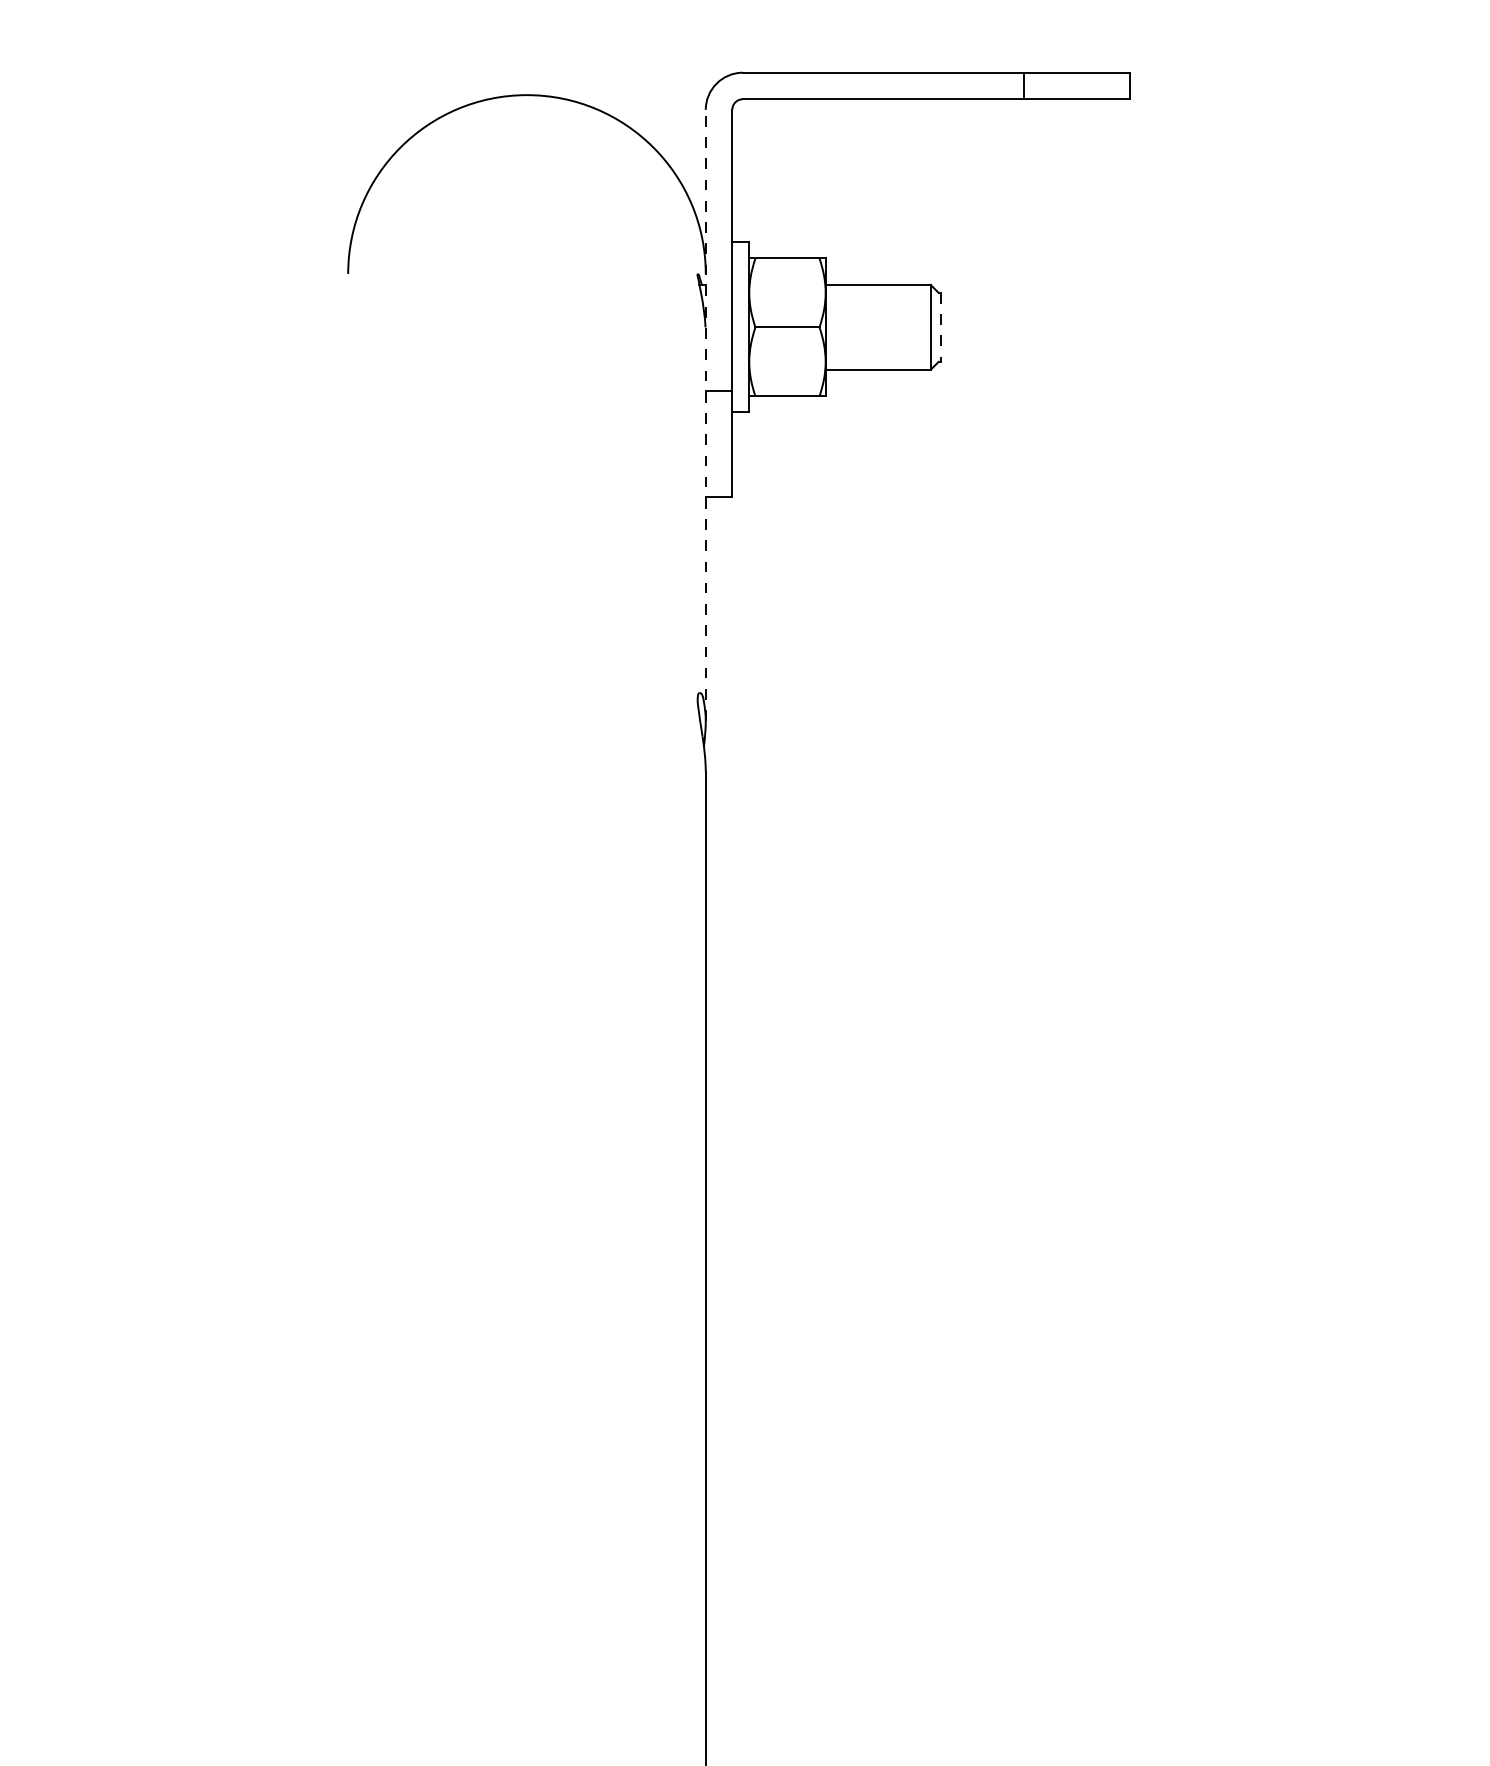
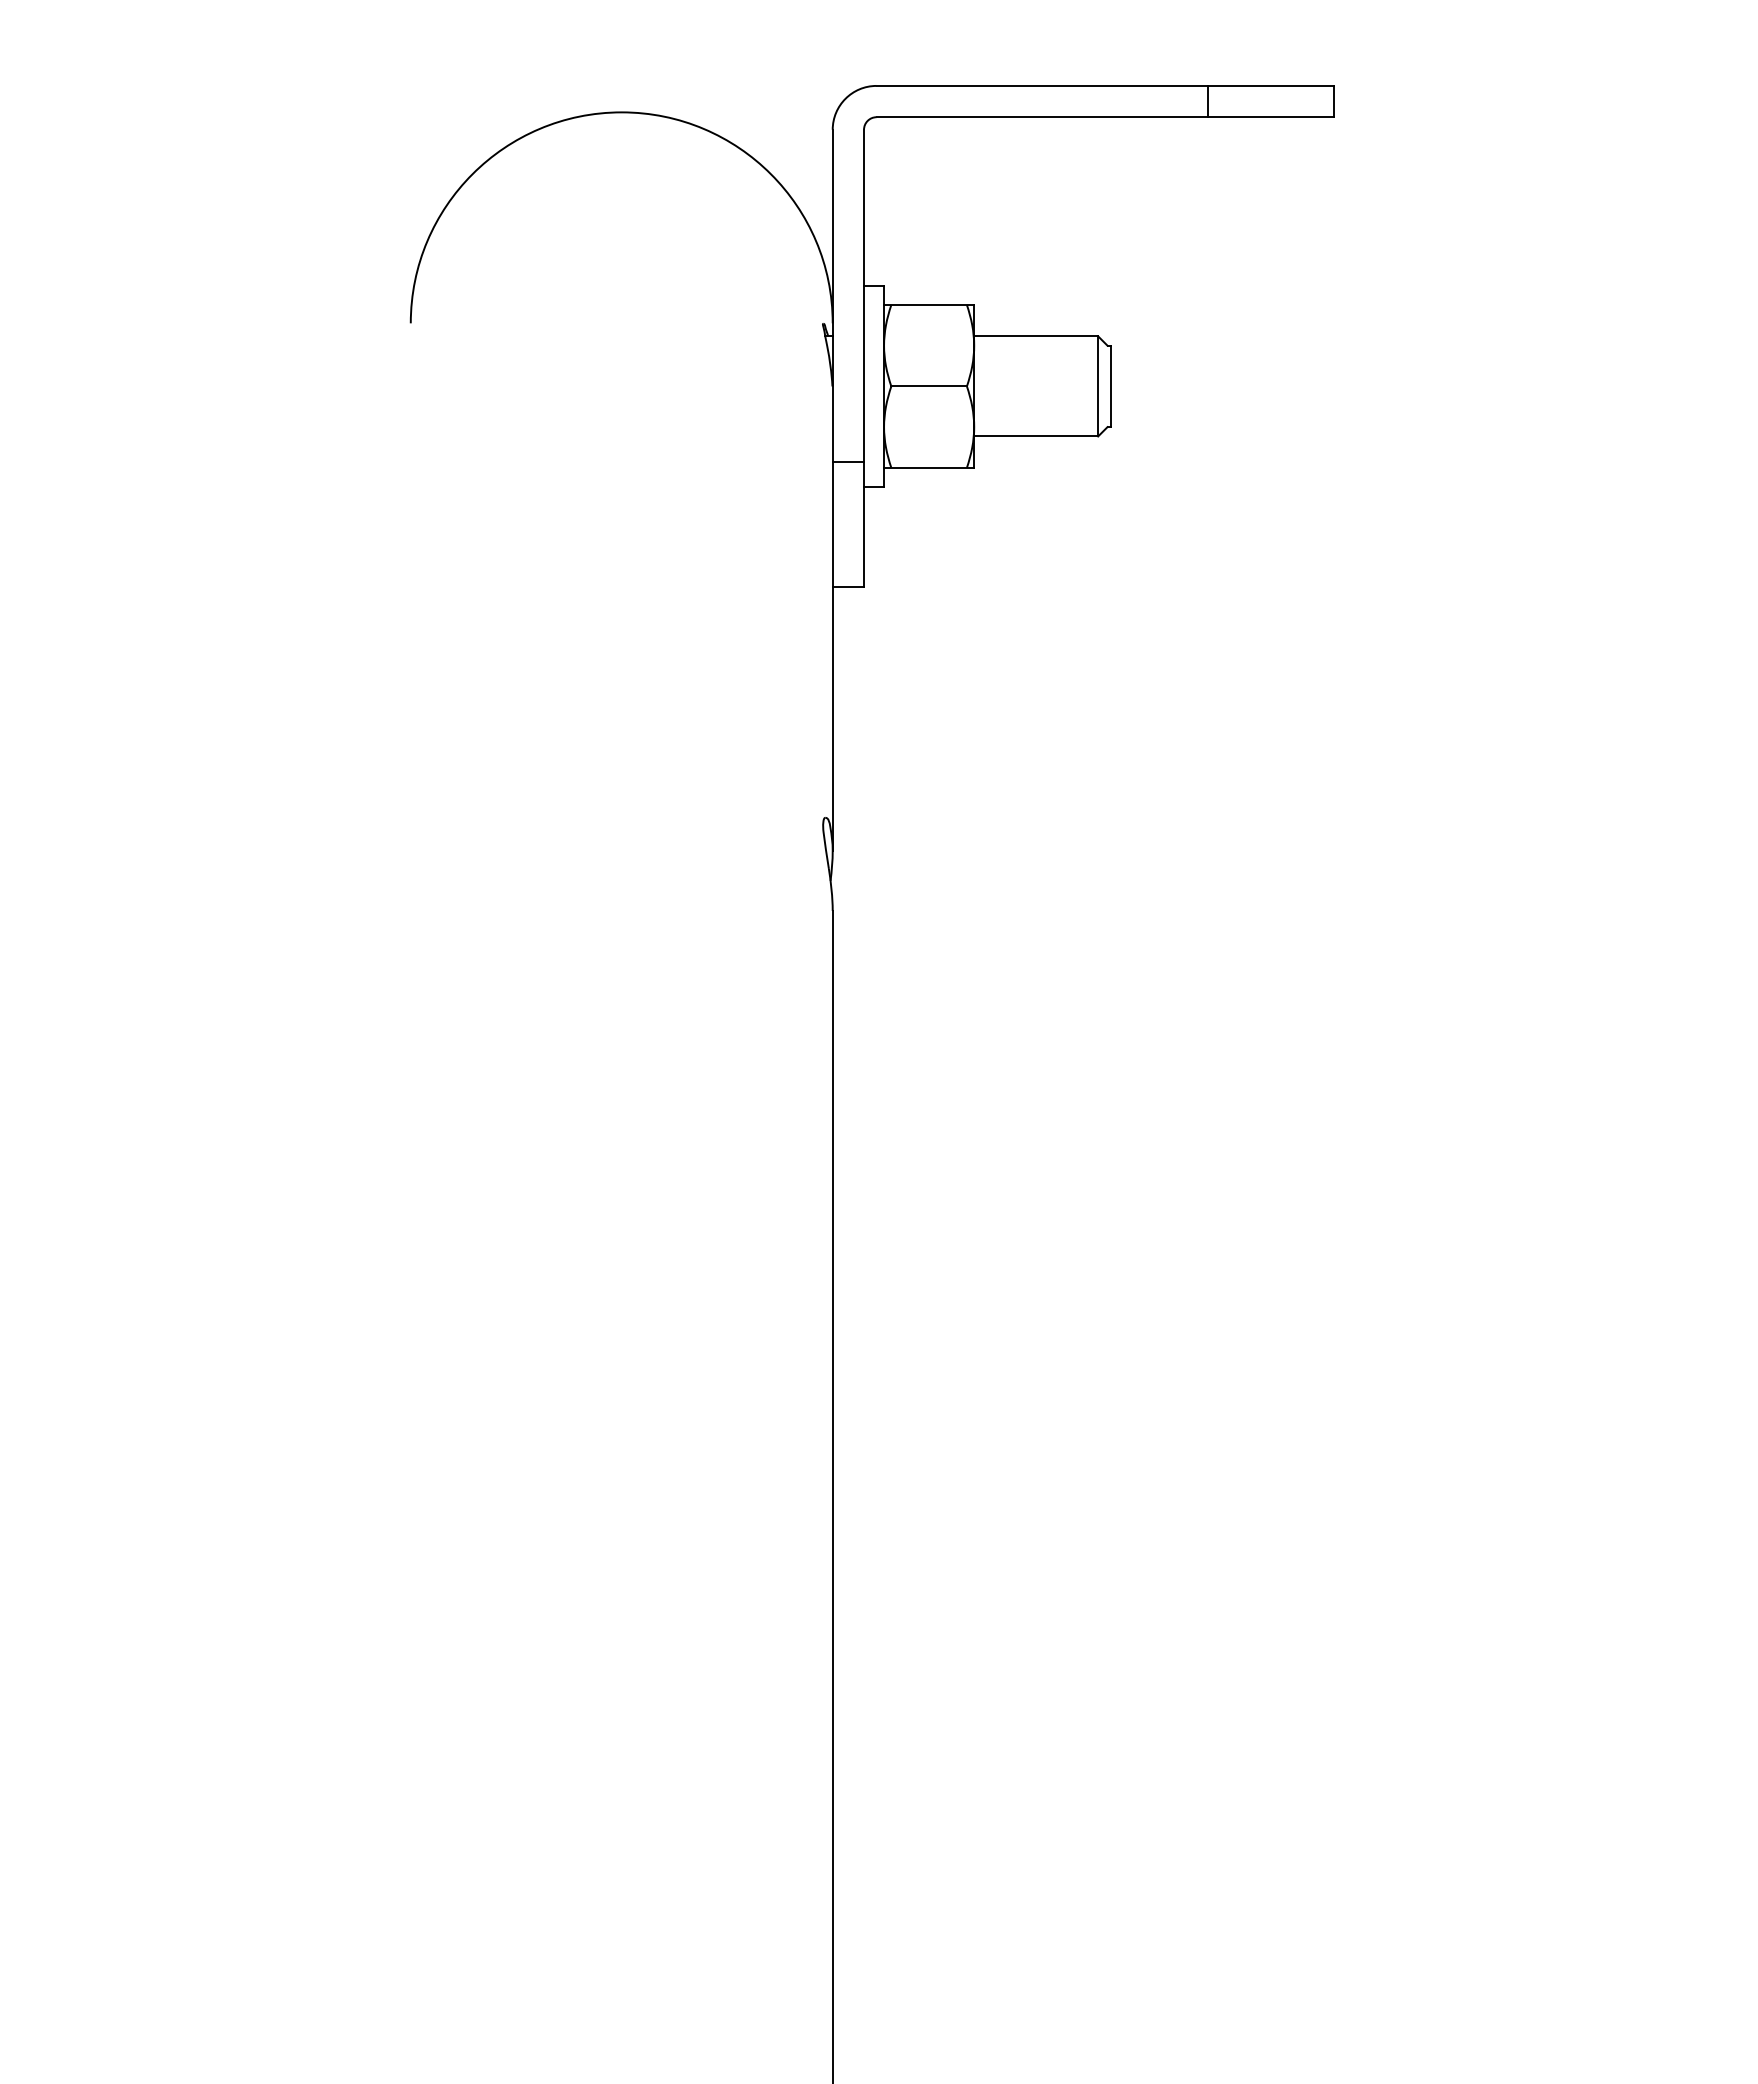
line: (941, 327) -> (1110, 386), dashed -> solid
line: (705, 414) -> (832, 489), dashed -> solid

